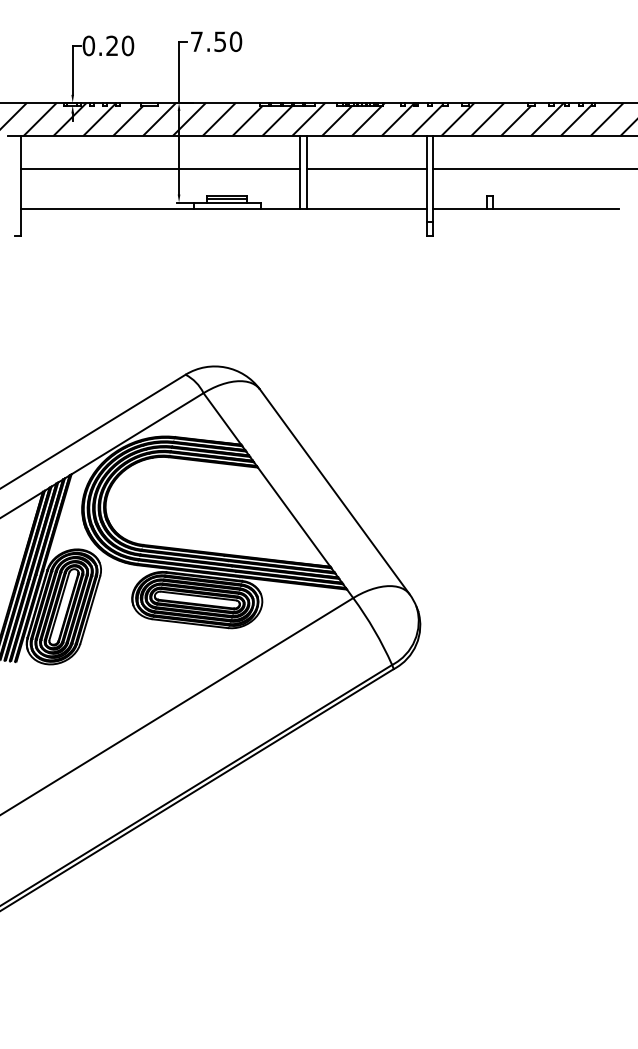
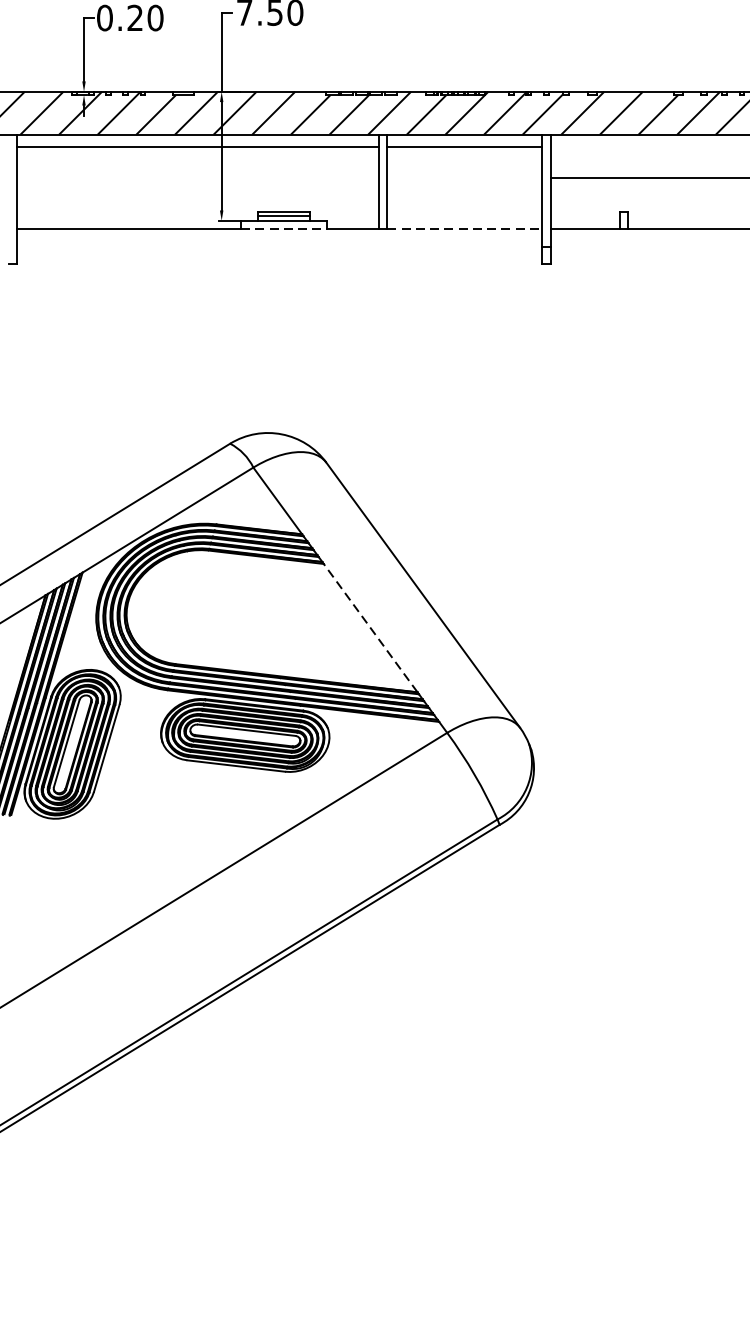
line: (160, 169) -> (197, 146), moved
line: (366, 169) -> (464, 146), moved
line: (227, 209) -> (284, 229), solid -> dashed
line: (366, 209) -> (464, 229), solid -> dashed
line: (293, 516) -> (369, 627), solid -> dashed

